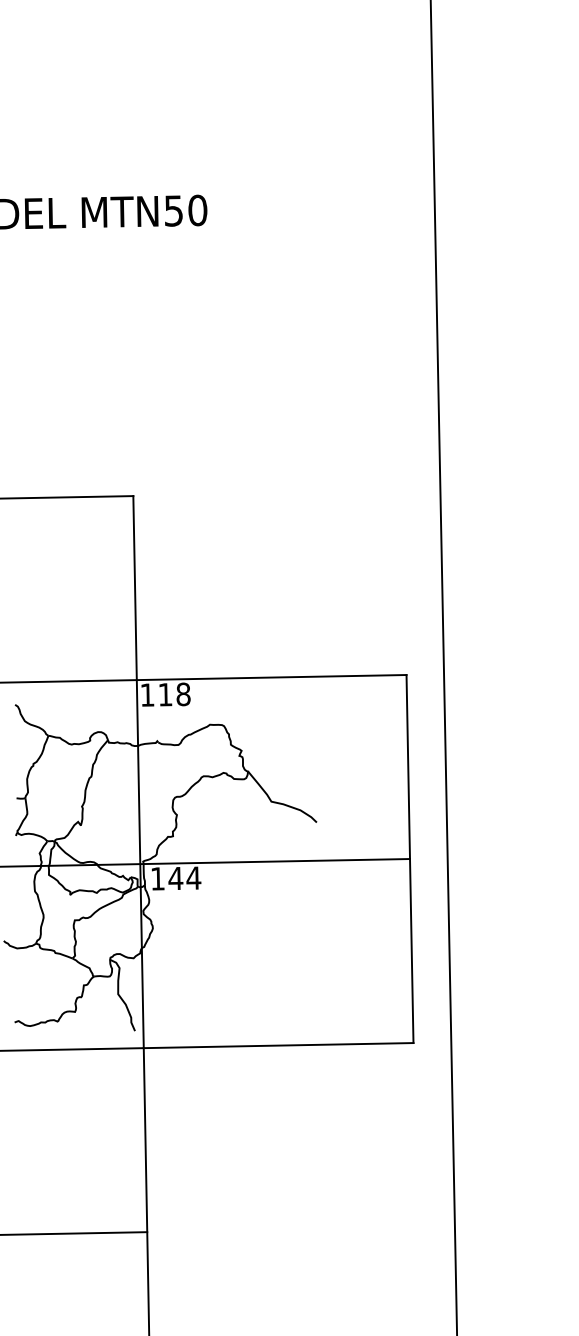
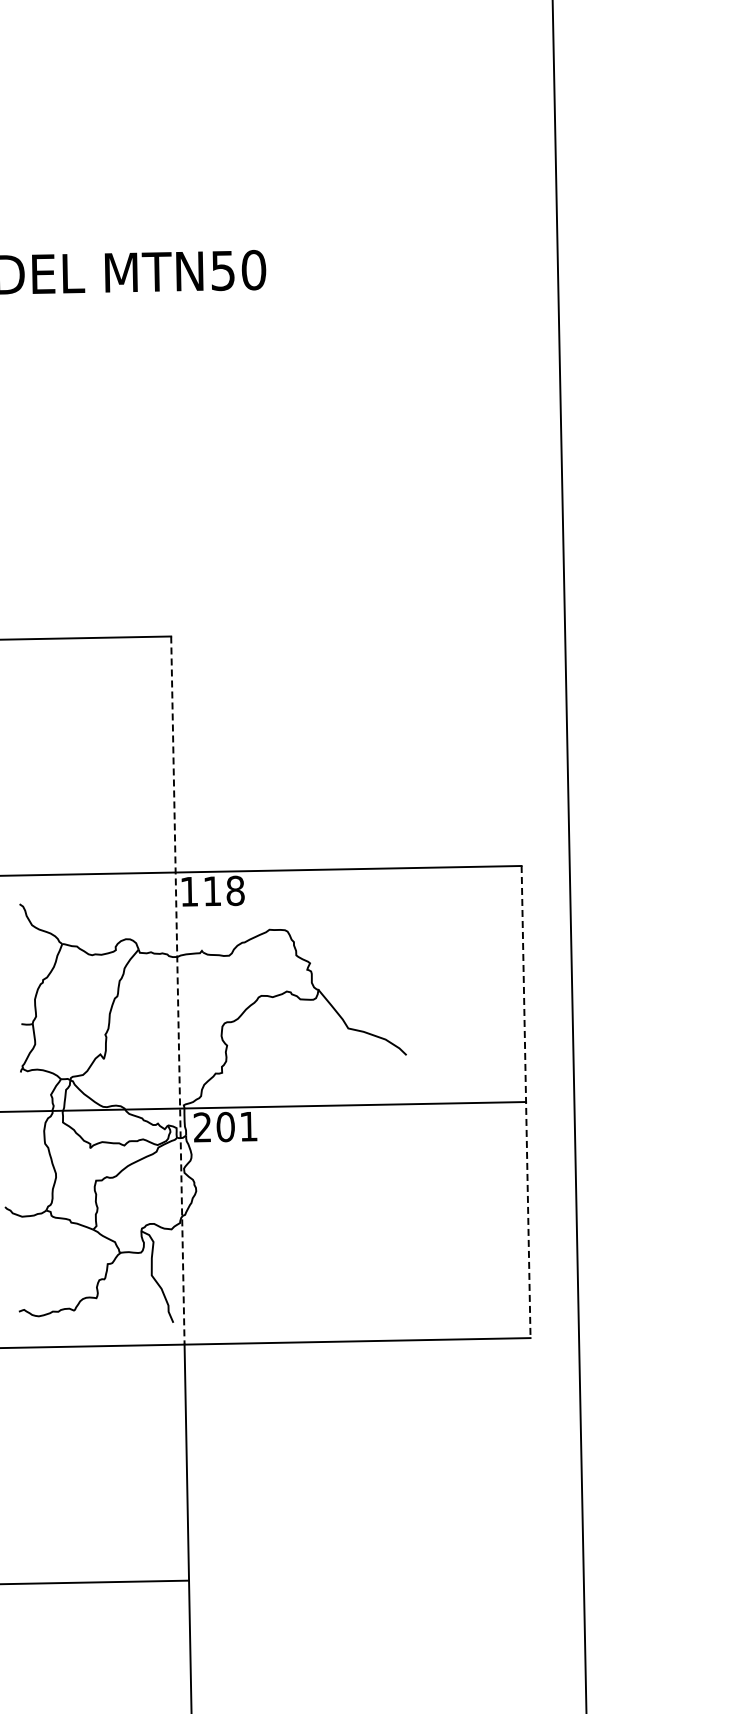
line: (138, 772) -> (177, 991), solid -> dashed
line: (410, 859) -> (526, 1102), solid -> dashed
text: (175, 878) -> (225, 1126), 144 -> 201

